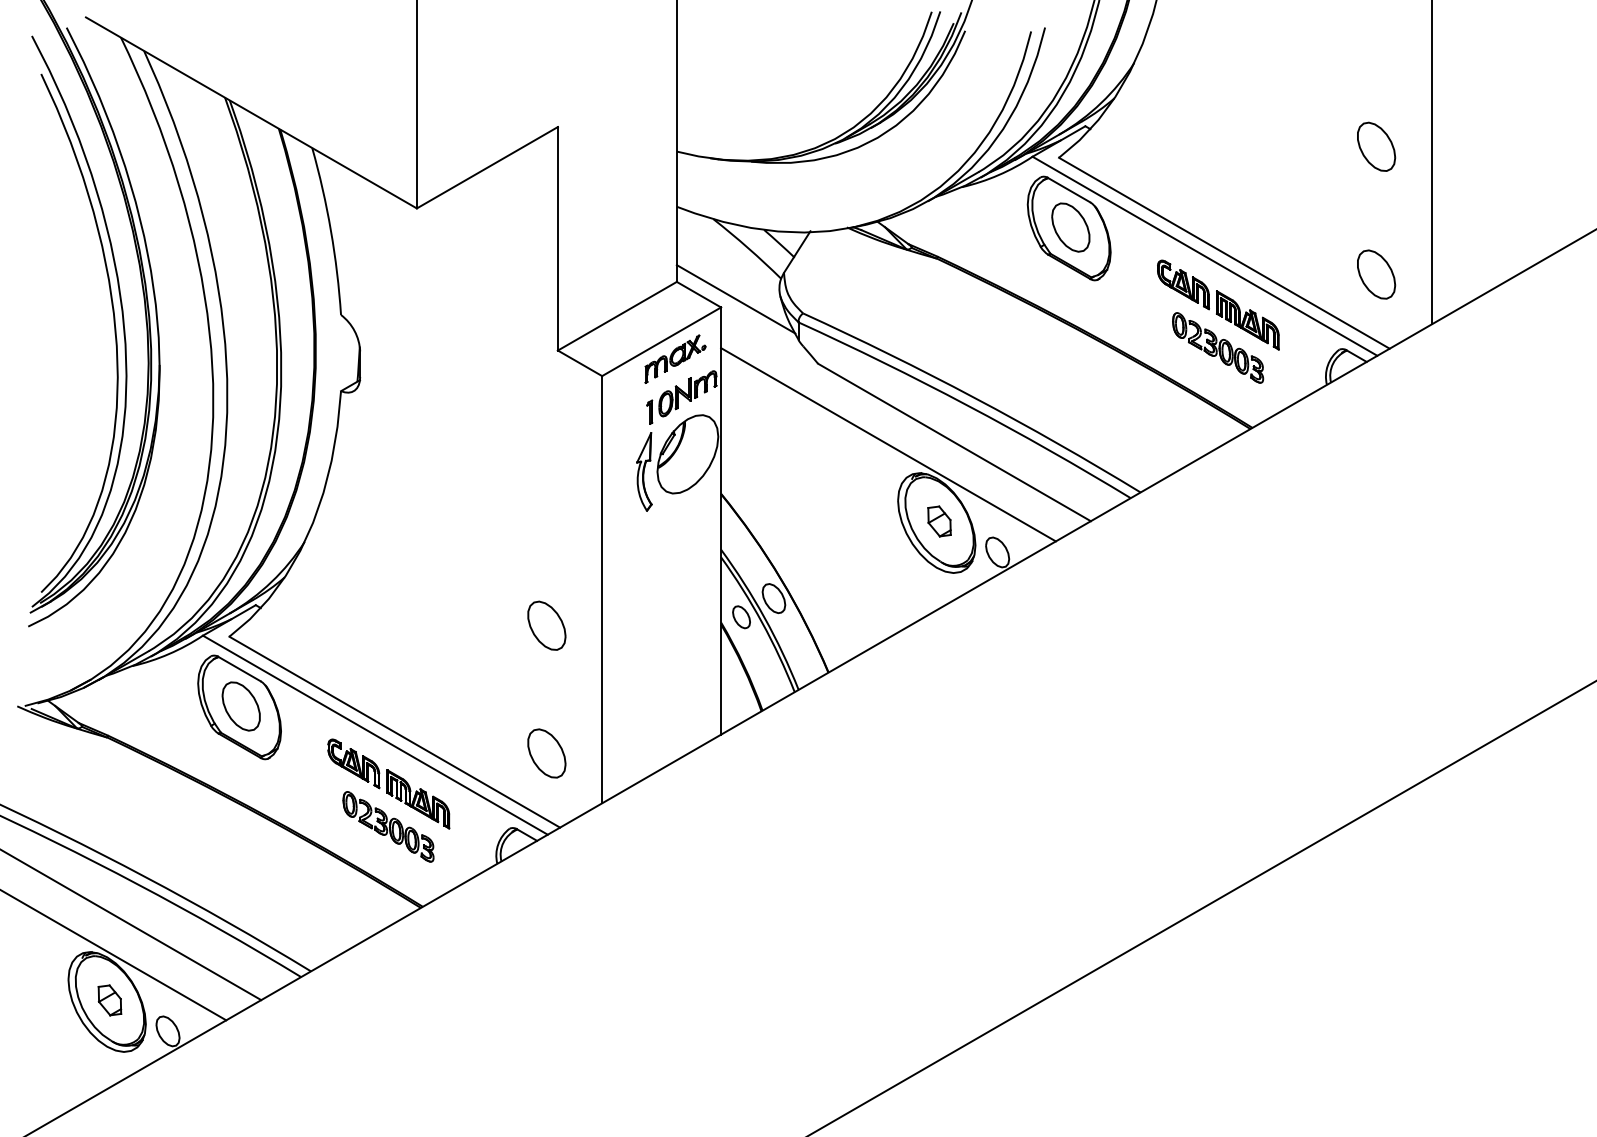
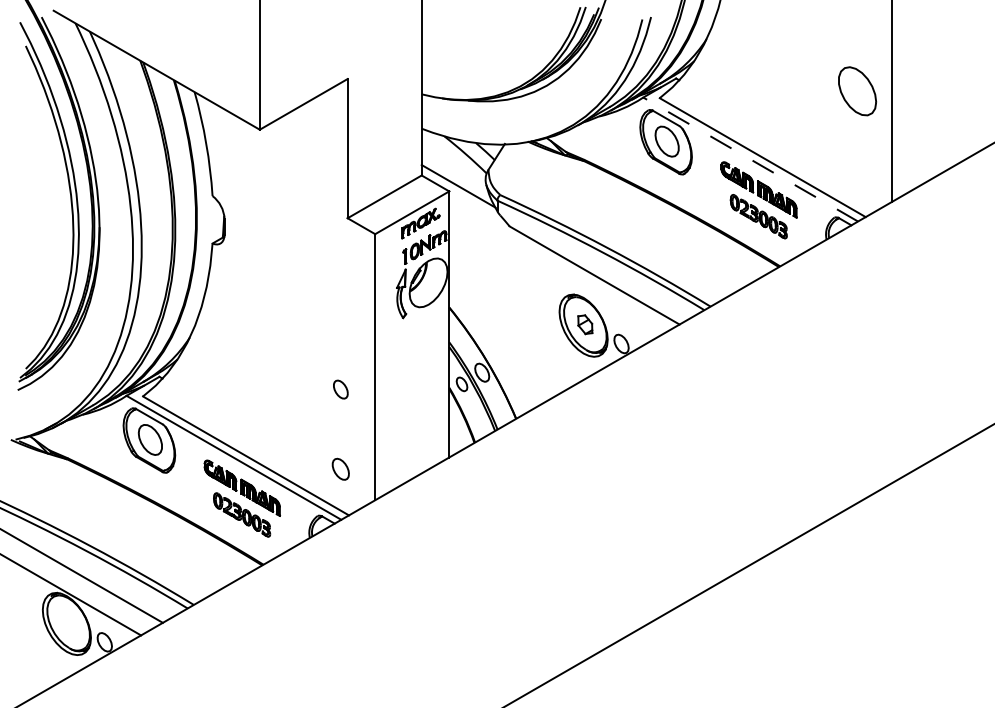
part: (1376, 147) -> (857, 91), size x1.6
line: (1204, 256) -> (750, 159), solid -> dashed
part: (1376, 273) -> (857, 170), removed
line: (888, 444) -> (553, 276), removed
part: (546, 625) -> (340, 389), size x0.6
part: (546, 753) -> (340, 469), size x0.7
part: (109, 999) -> (68, 622), removed

